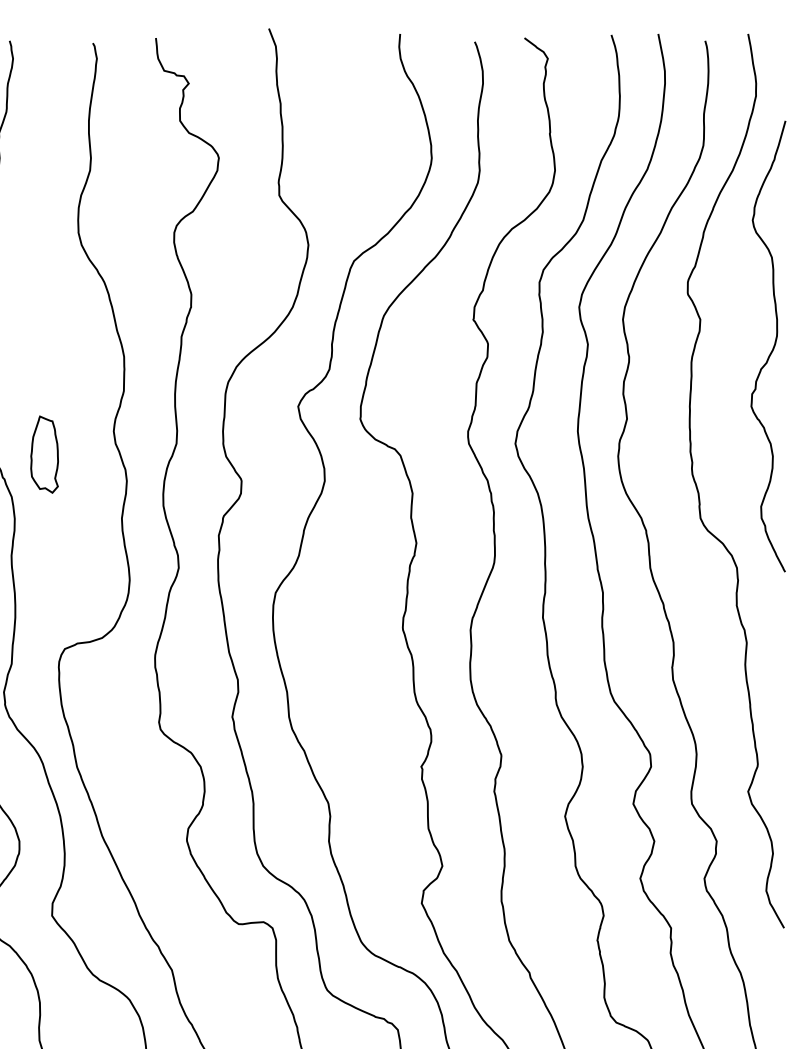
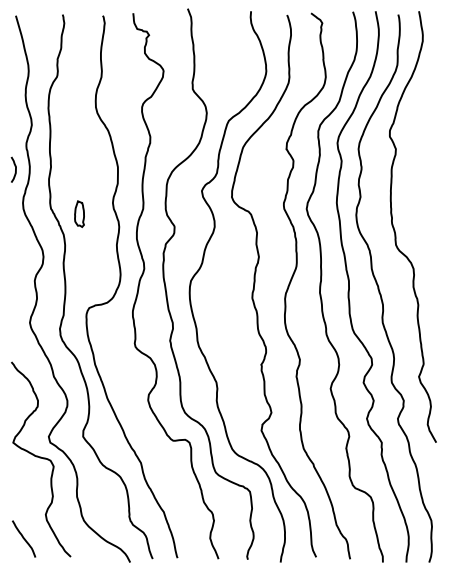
curve: (772, 347) -> (430, 162), removed
part: (44, 453) -> (79, 213), size x0.7

